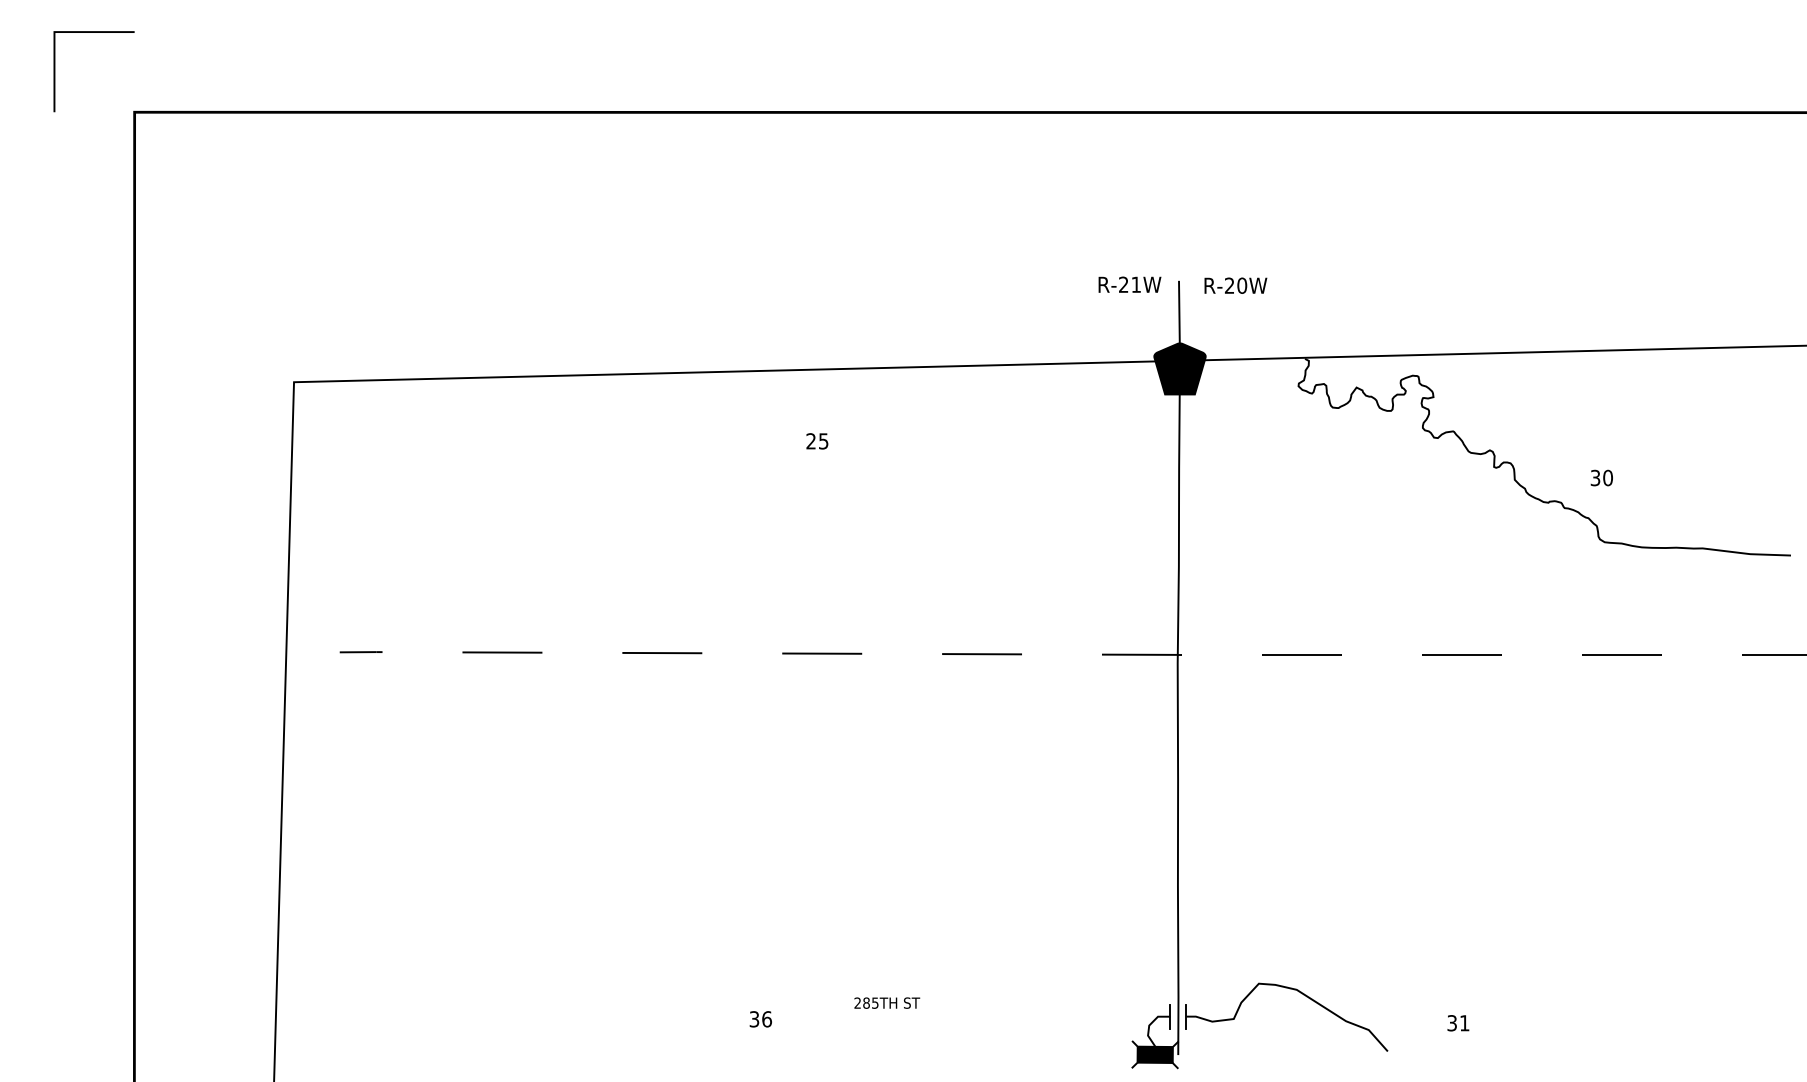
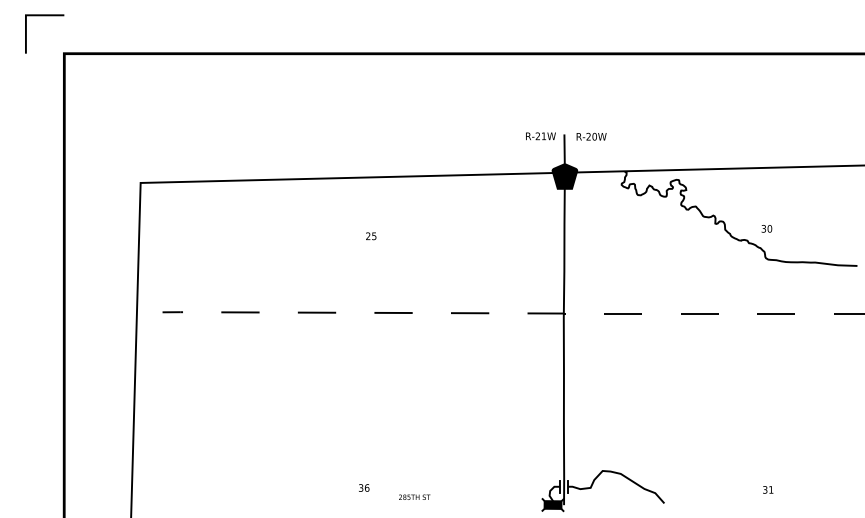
text: (817, 441) -> (371, 236), moved
text: (886, 1001) -> (414, 496), moved
text: (1459, 1022) -> (768, 489), moved

